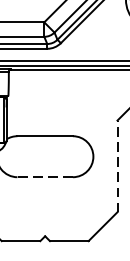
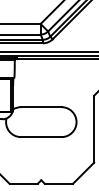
line: (117, 165) -> (94, 128), dashed -> solid
line: (44, 177) -> (40, 137), dashed -> solid

